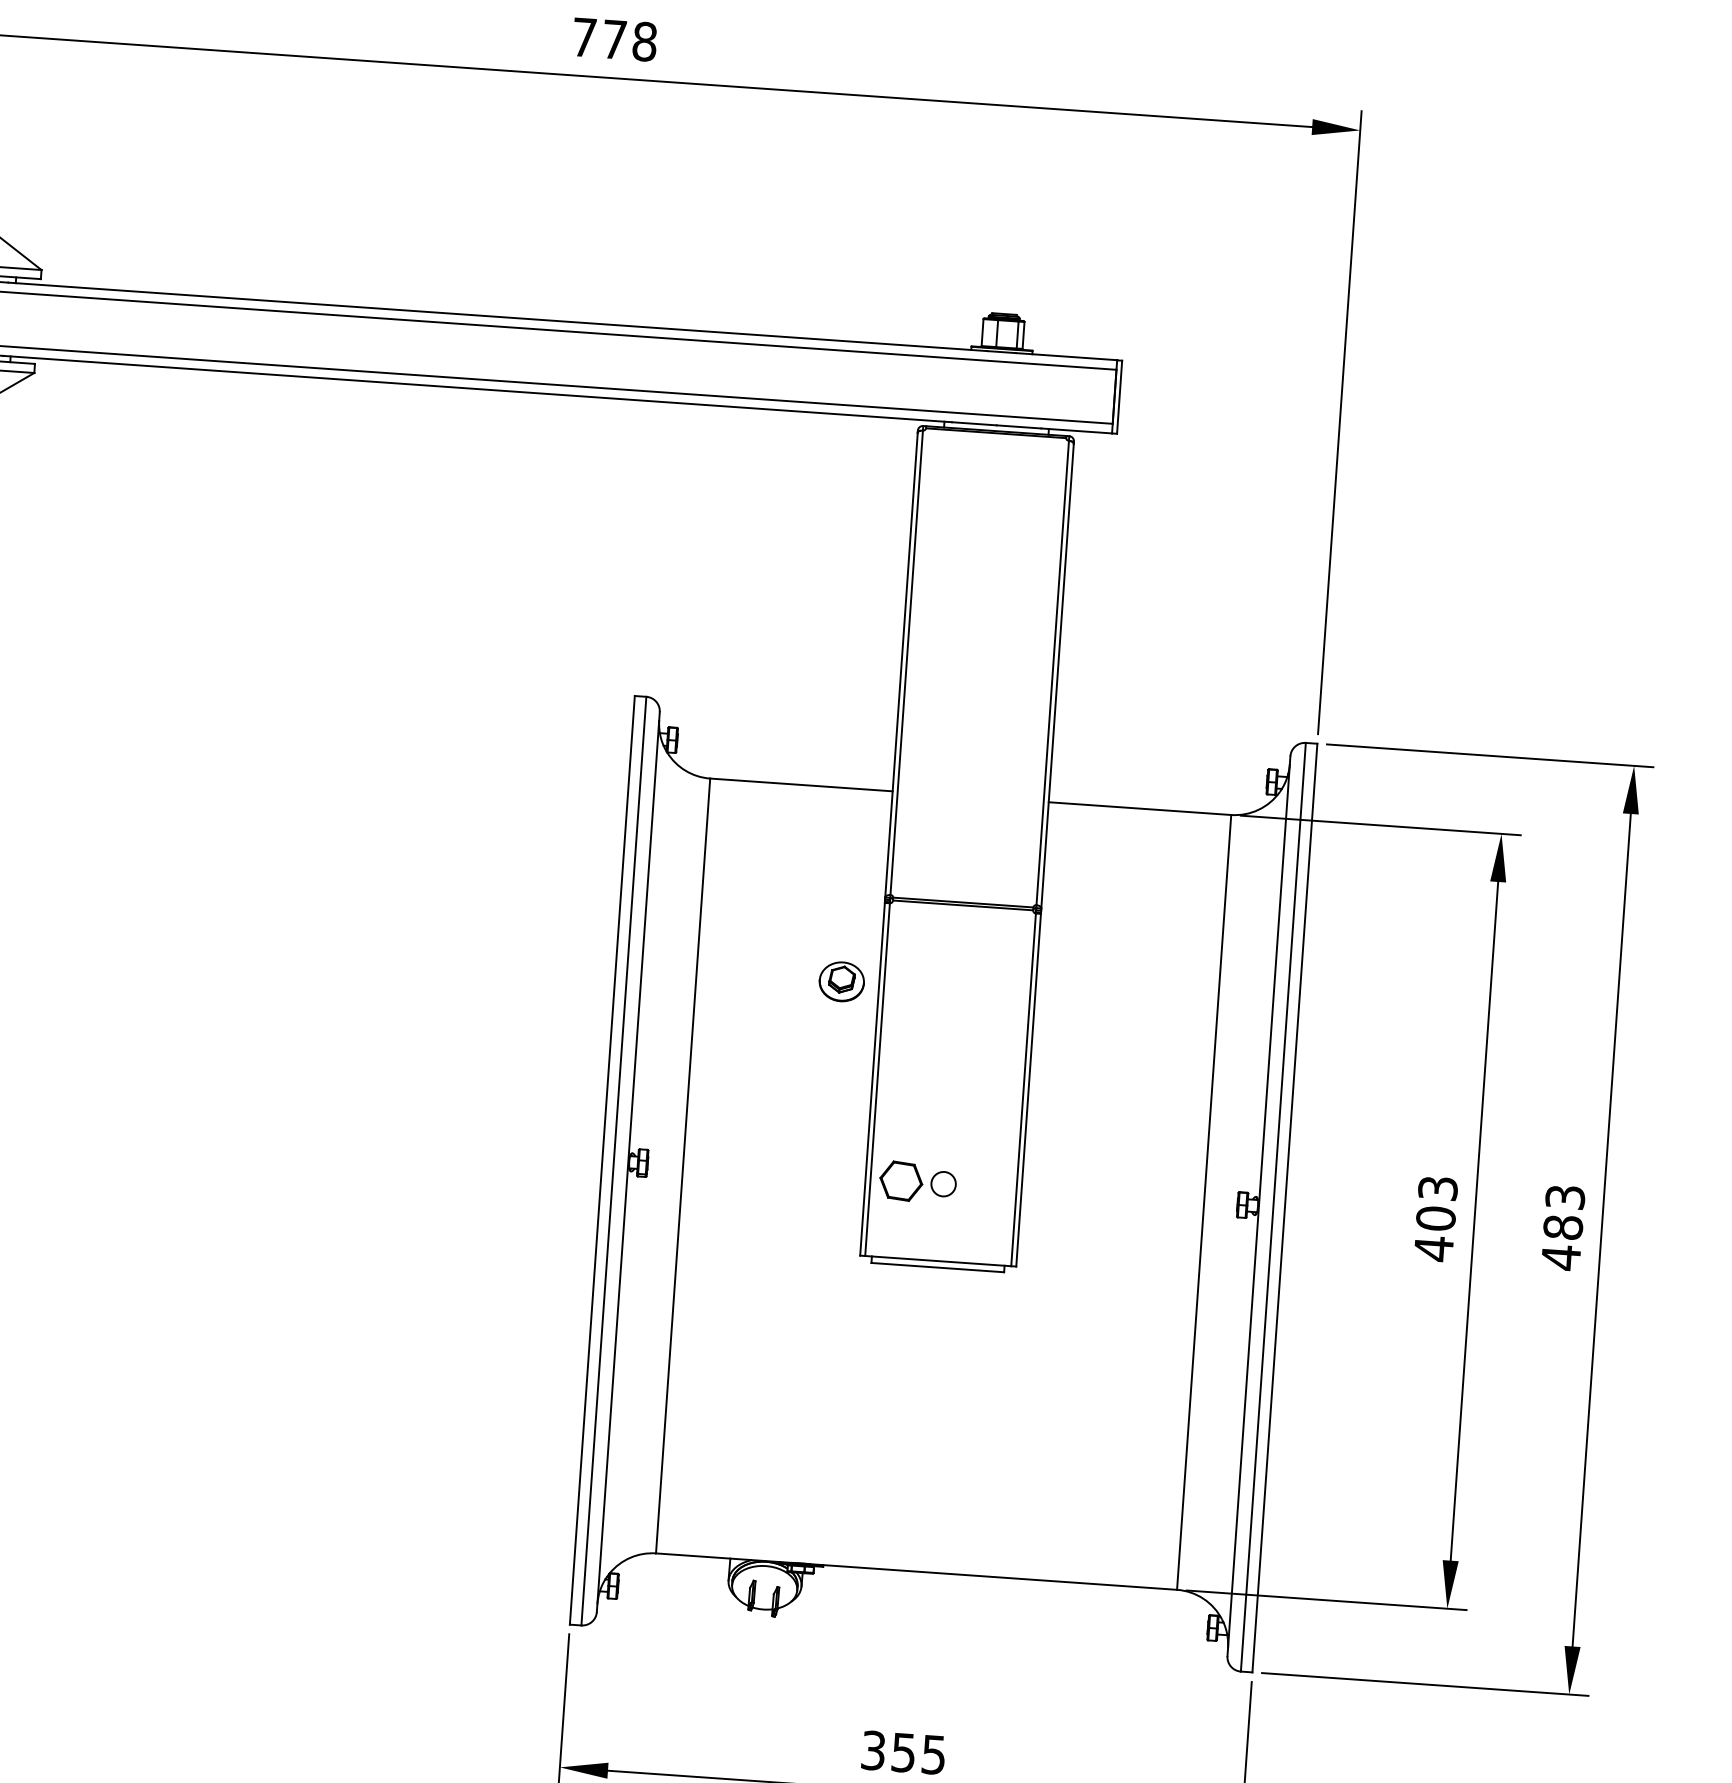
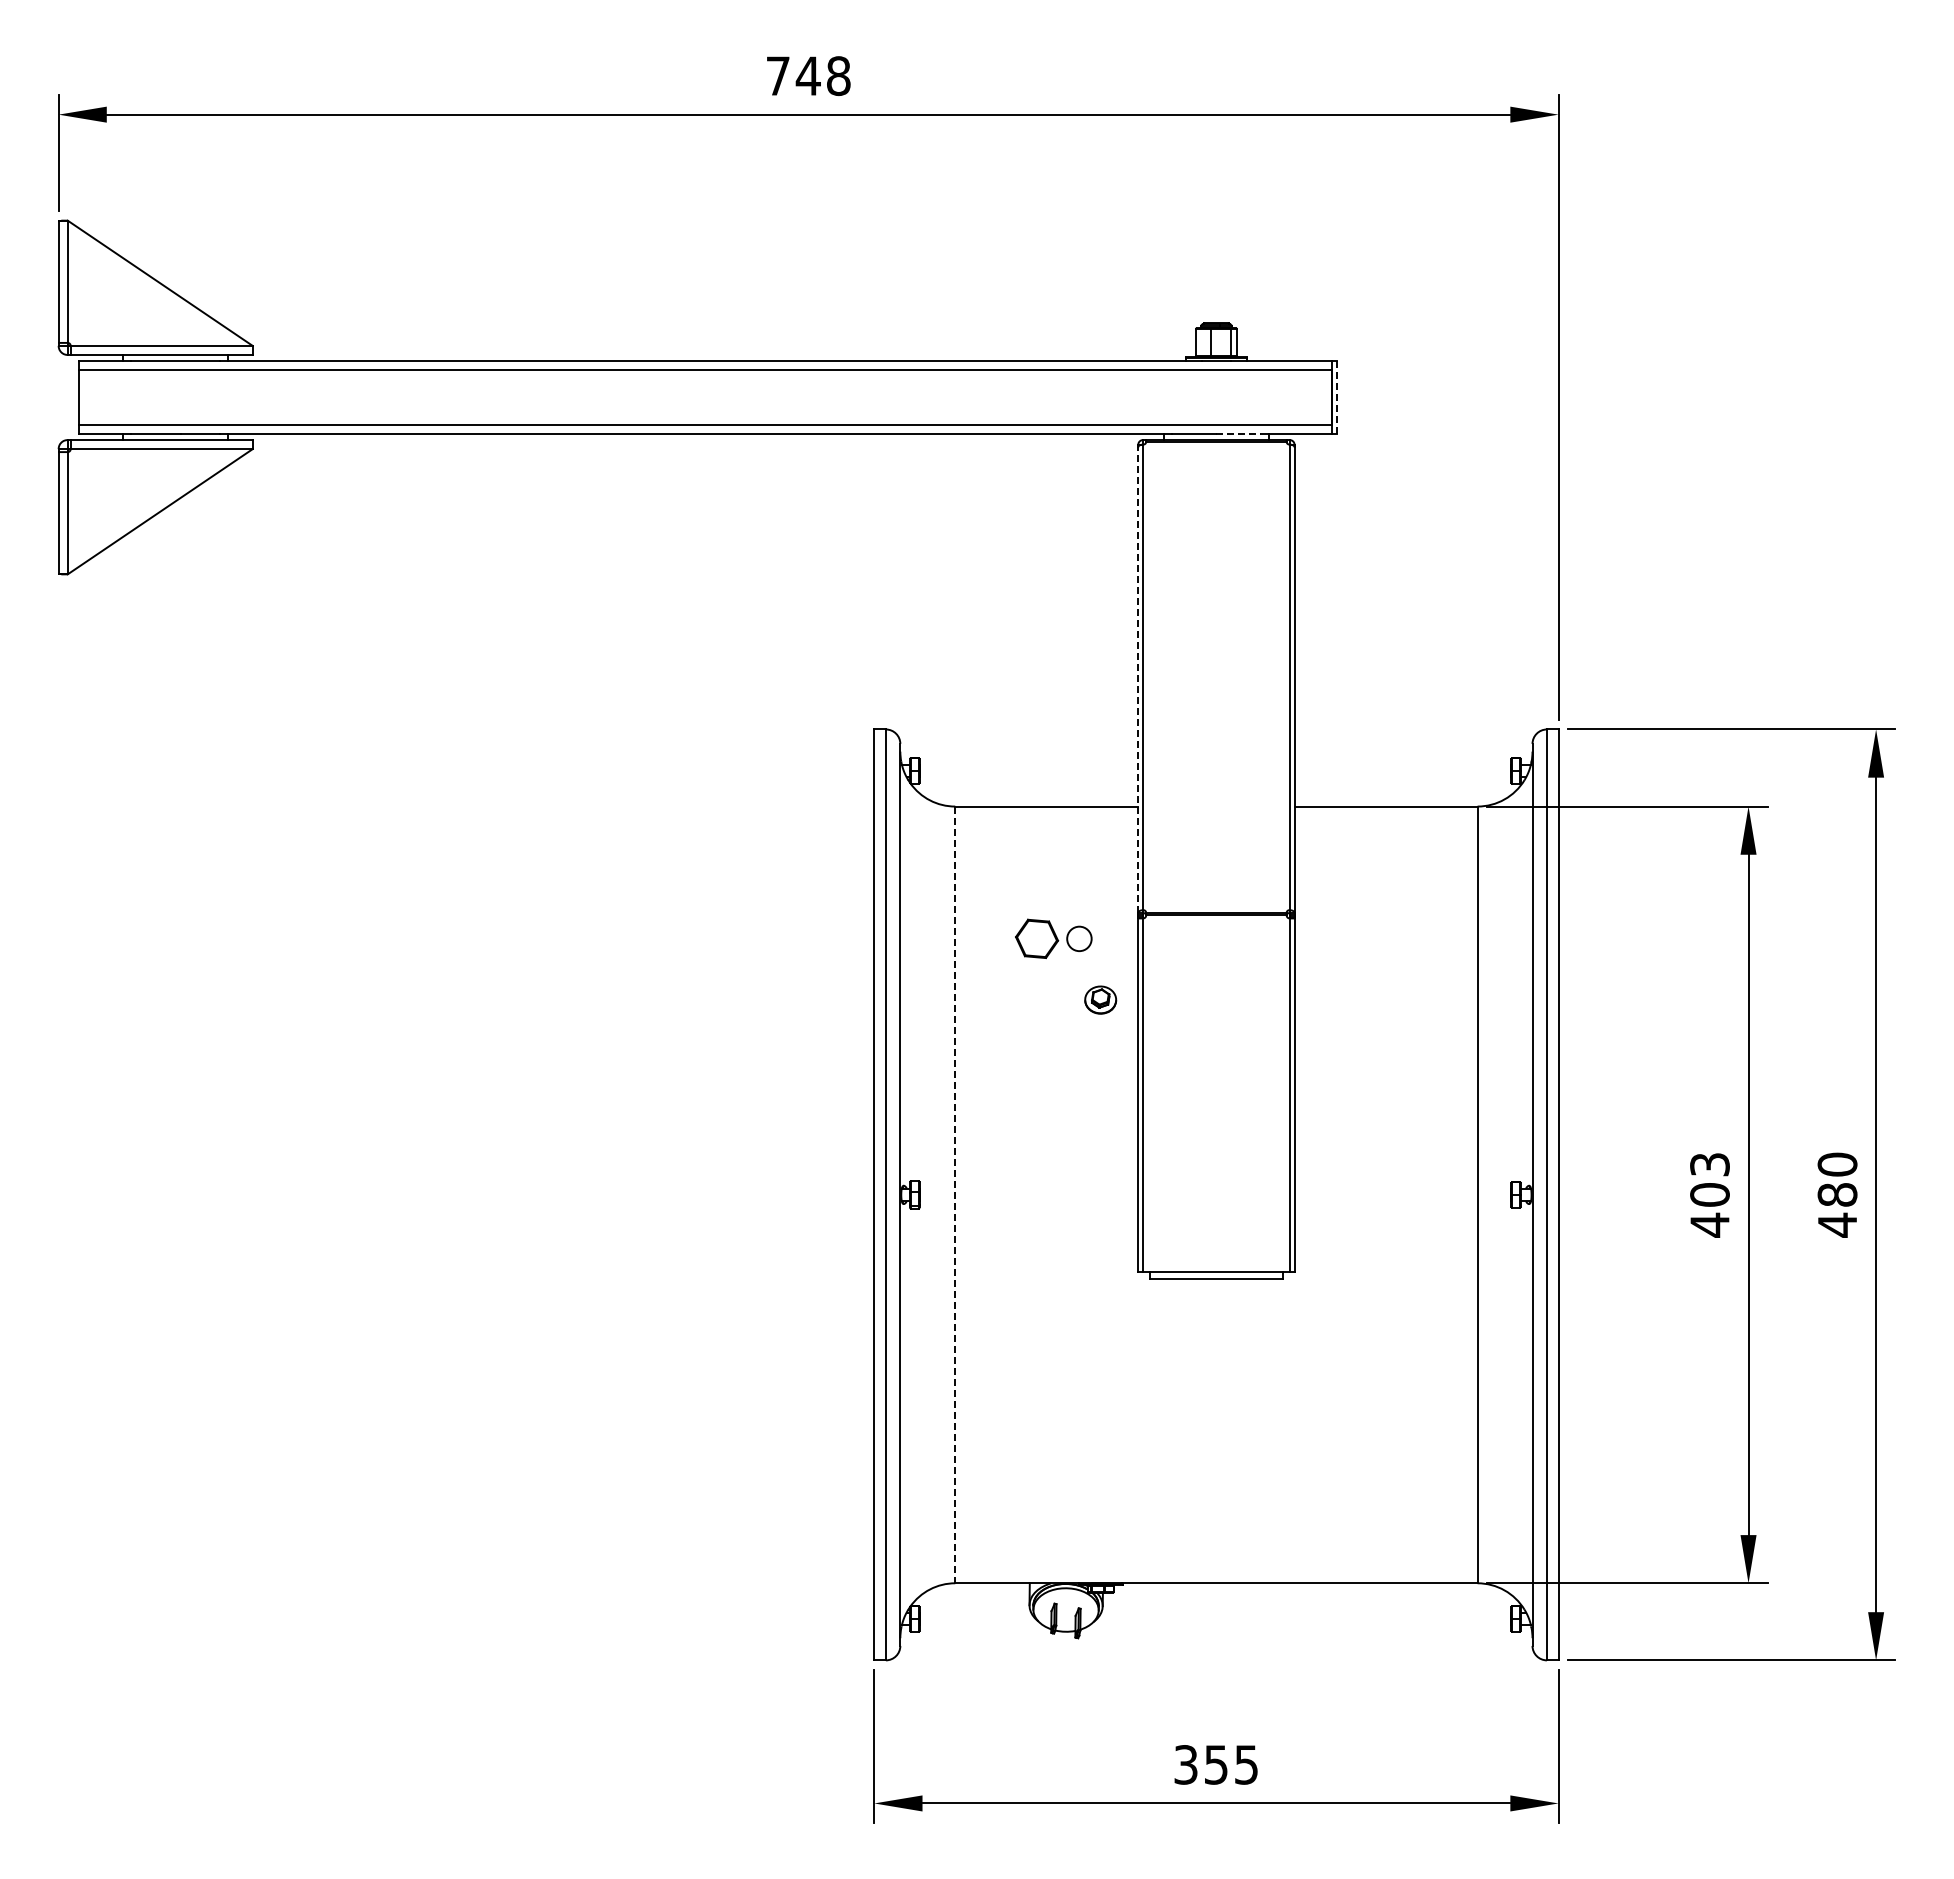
text: (613, 38) -> (807, 75), 778 -> 748
line: (1120, 397) -> (1337, 397), solid -> dashed
line: (1019, 427) -> (1239, 434), solid -> dashed
line: (901, 665) -> (1138, 680), solid -> dashed
part: (841, 981) -> (1100, 999), size x0.7
line: (683, 1166) -> (955, 1195), solid -> dashed
part: (917, 1181) -> (1053, 938), moved
text: (1565, 1197) -> (1837, 1164), 483 -> 480

